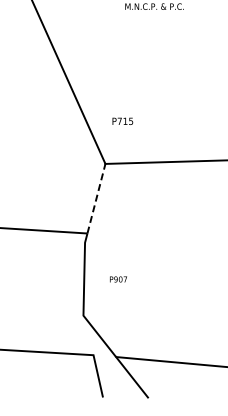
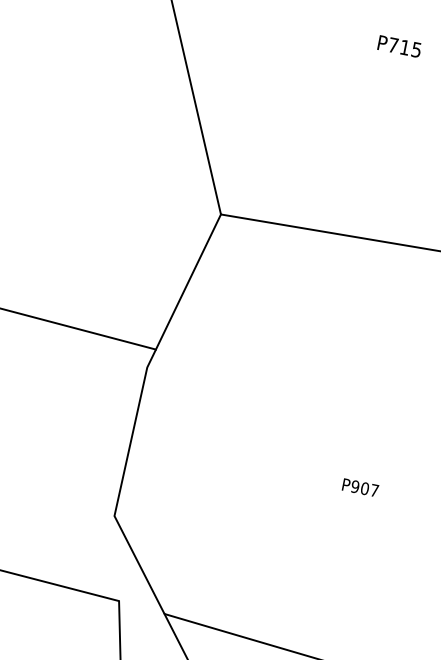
text: (122, 120) -> (399, 44), moved
line: (96, 198) -> (188, 281), dashed -> solid
text: (118, 279) -> (360, 487), moved

